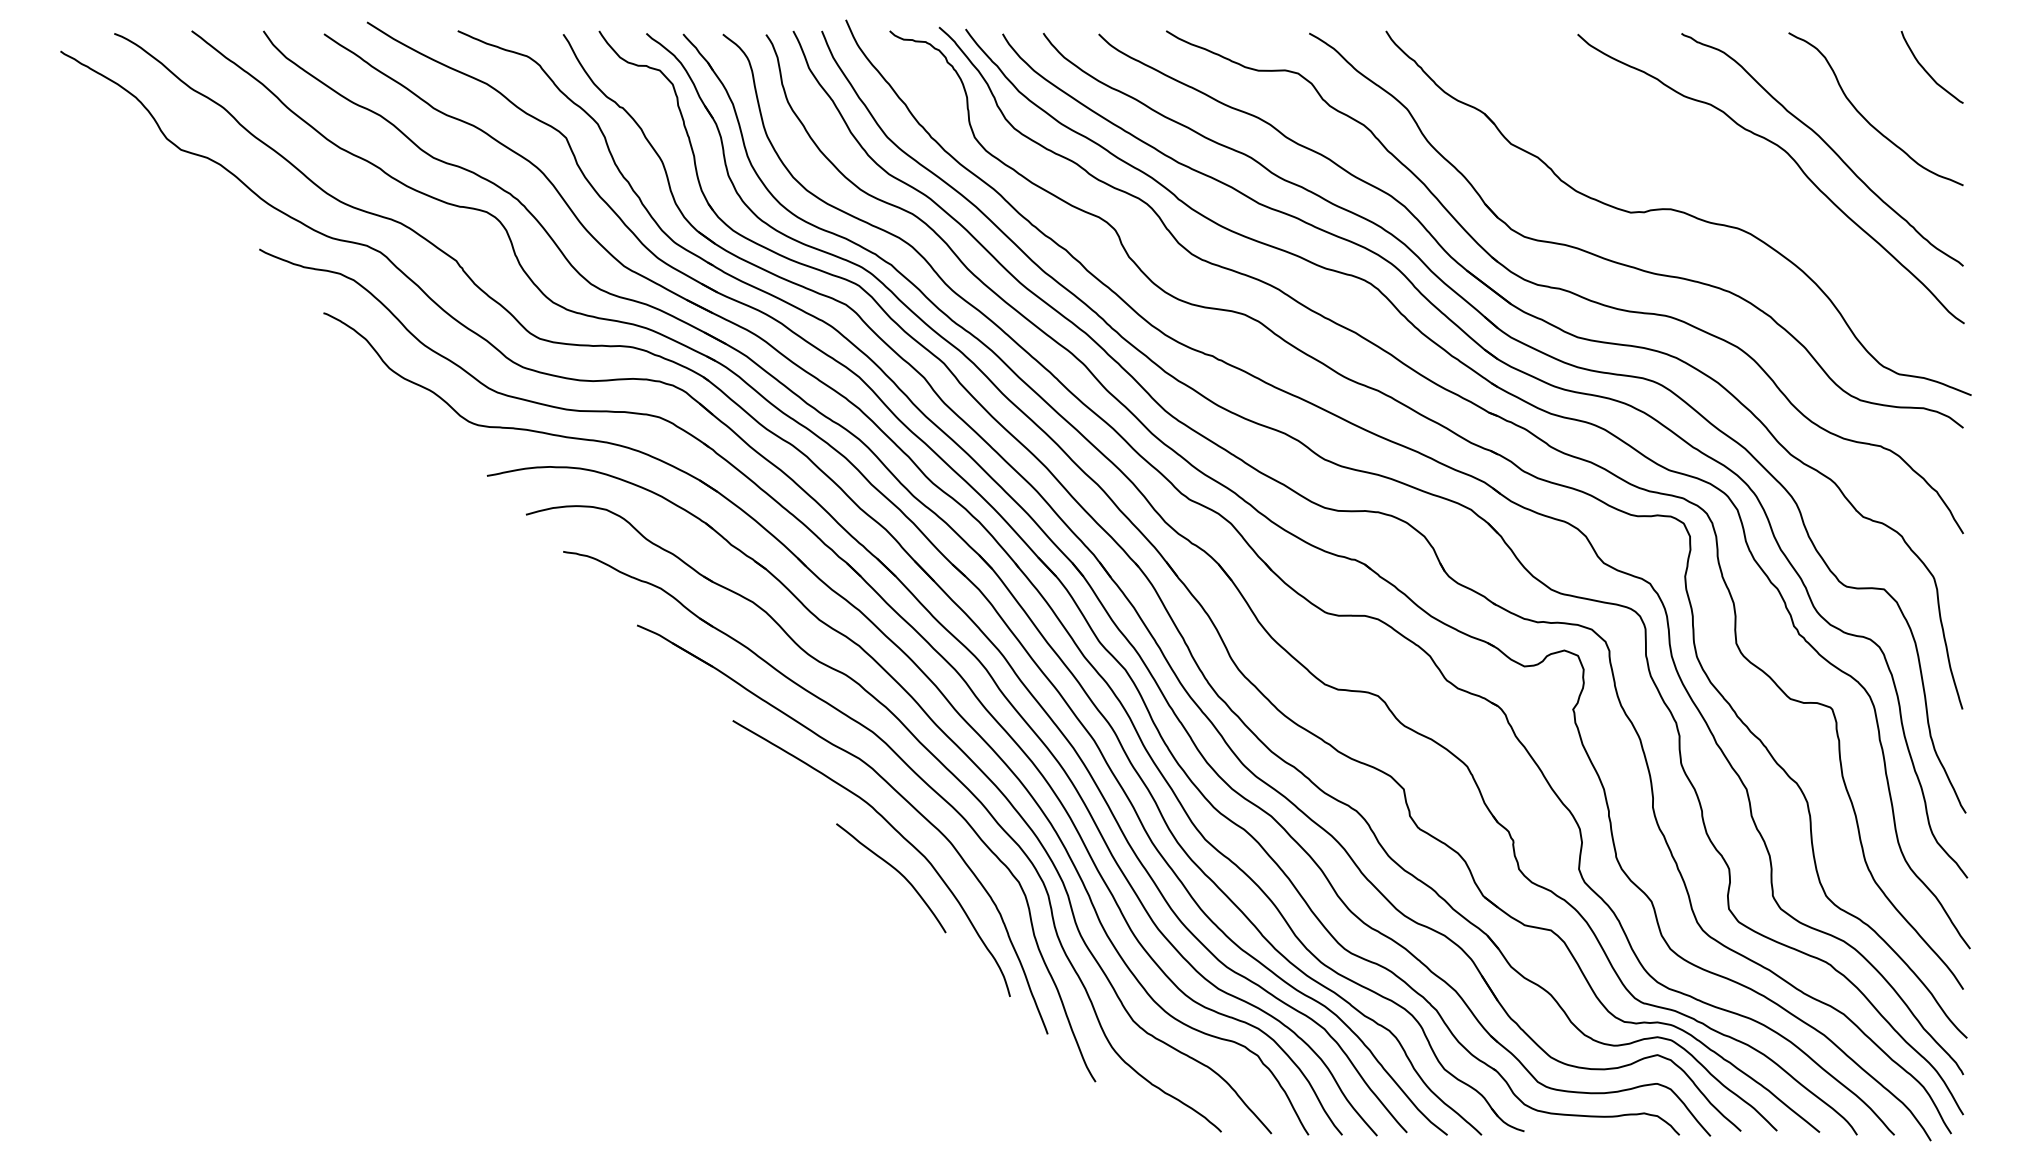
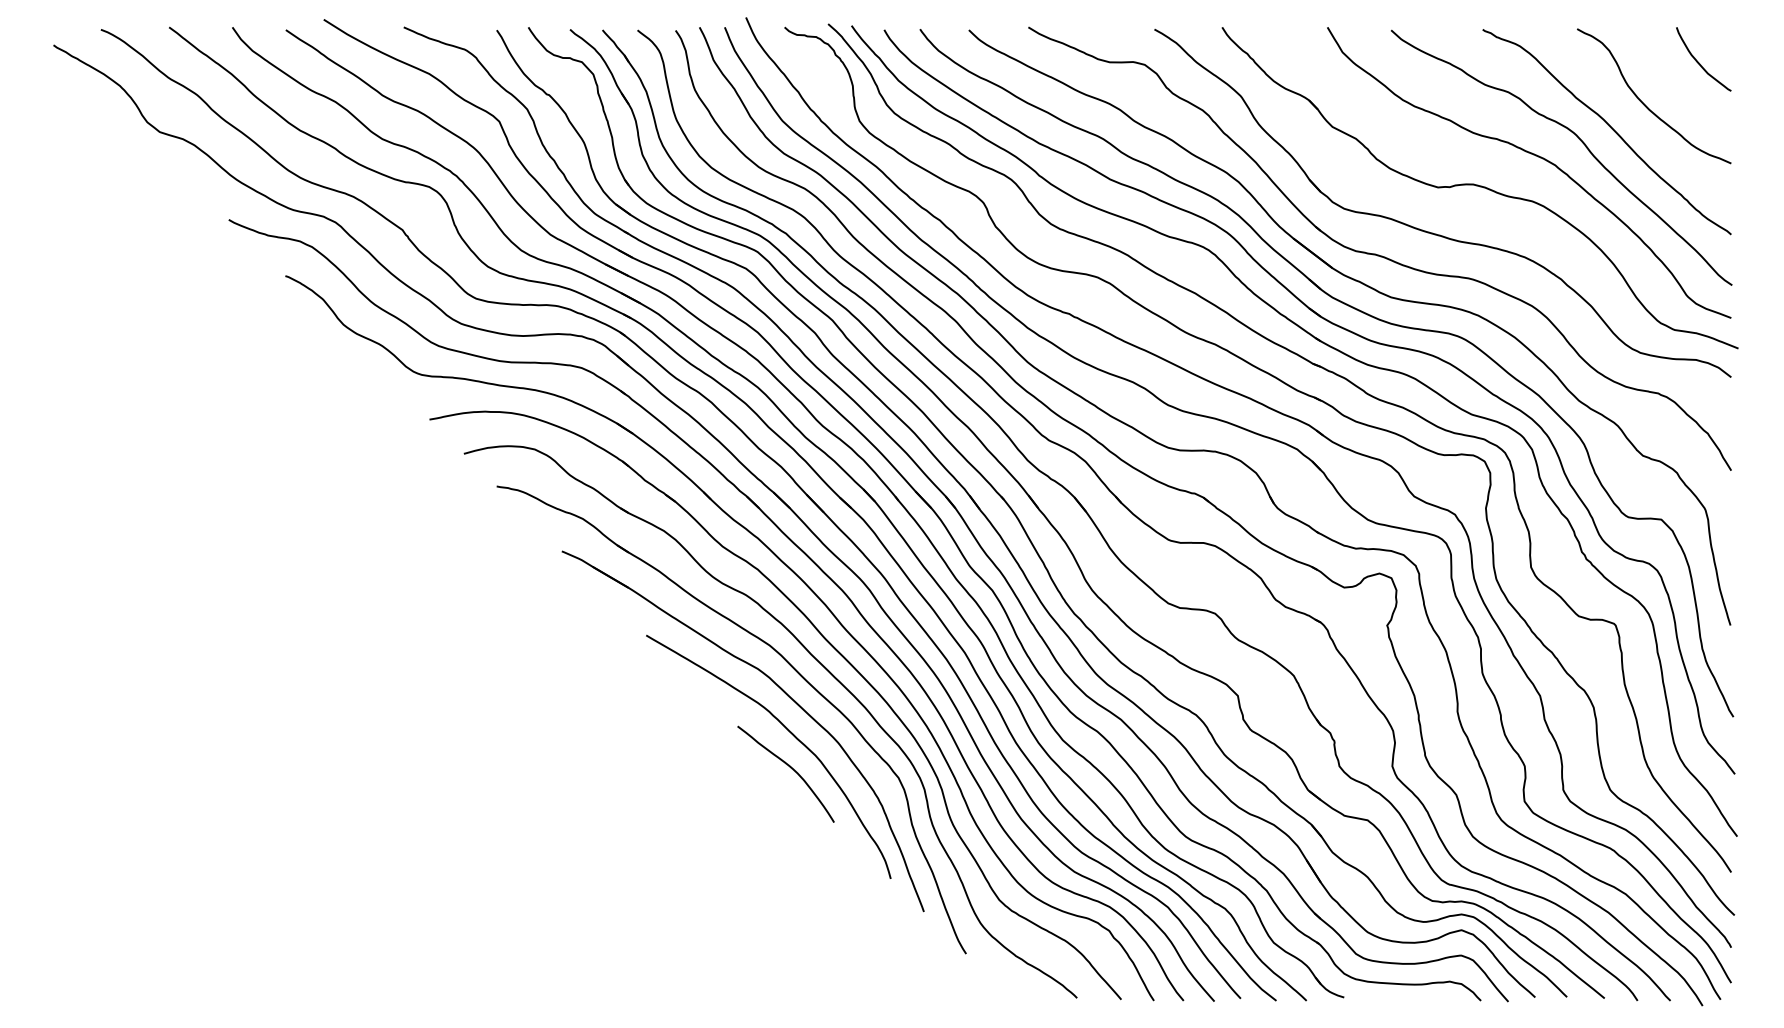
curve: (1741, 177) -> (1535, 156), added

